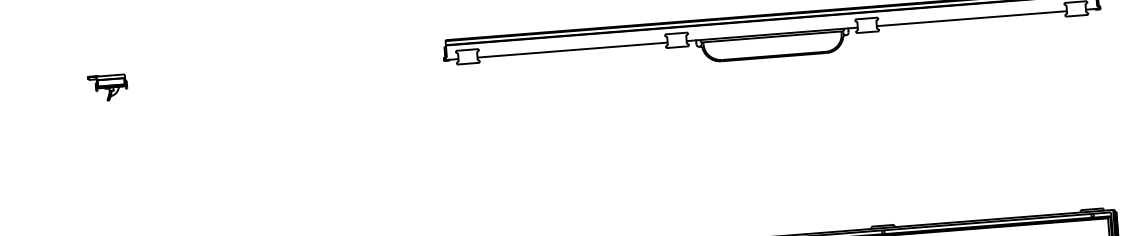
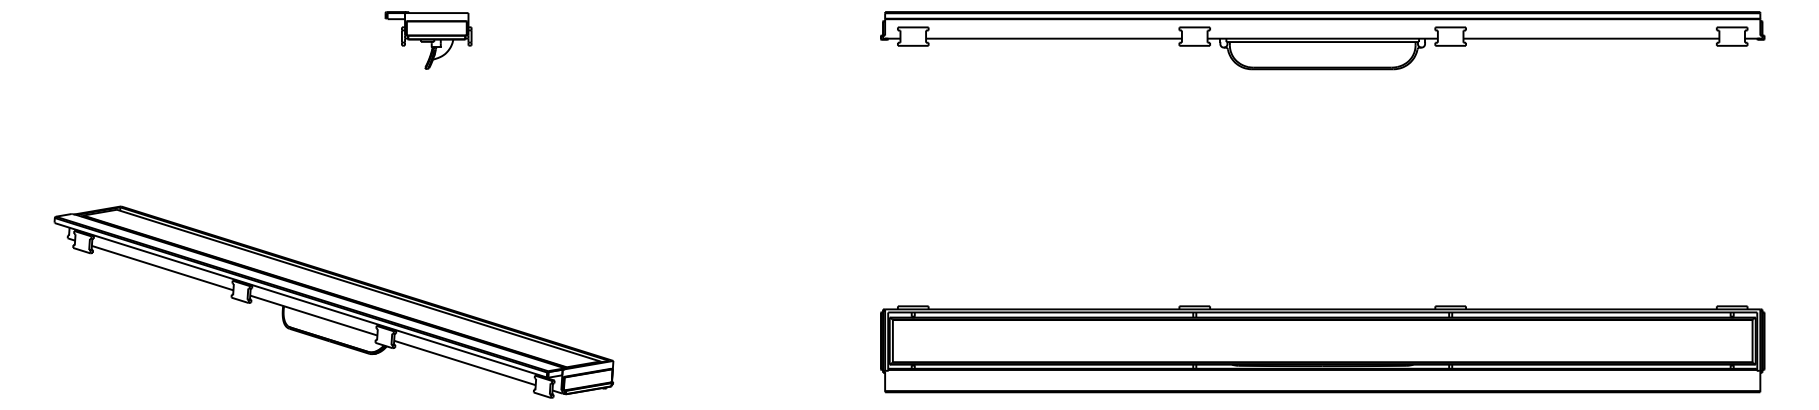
part: (107, 88) -> (428, 40), size x1.67

